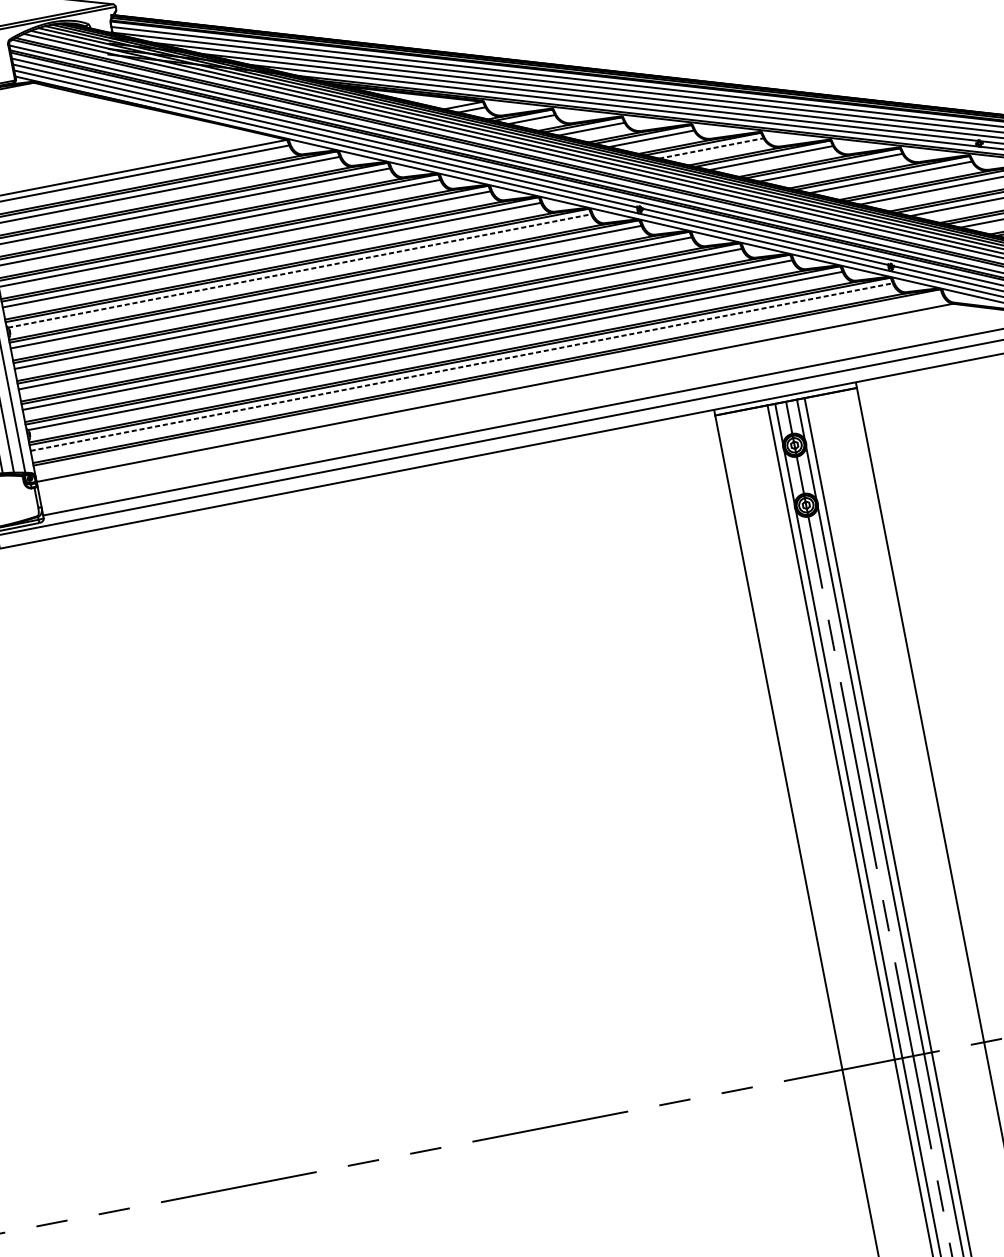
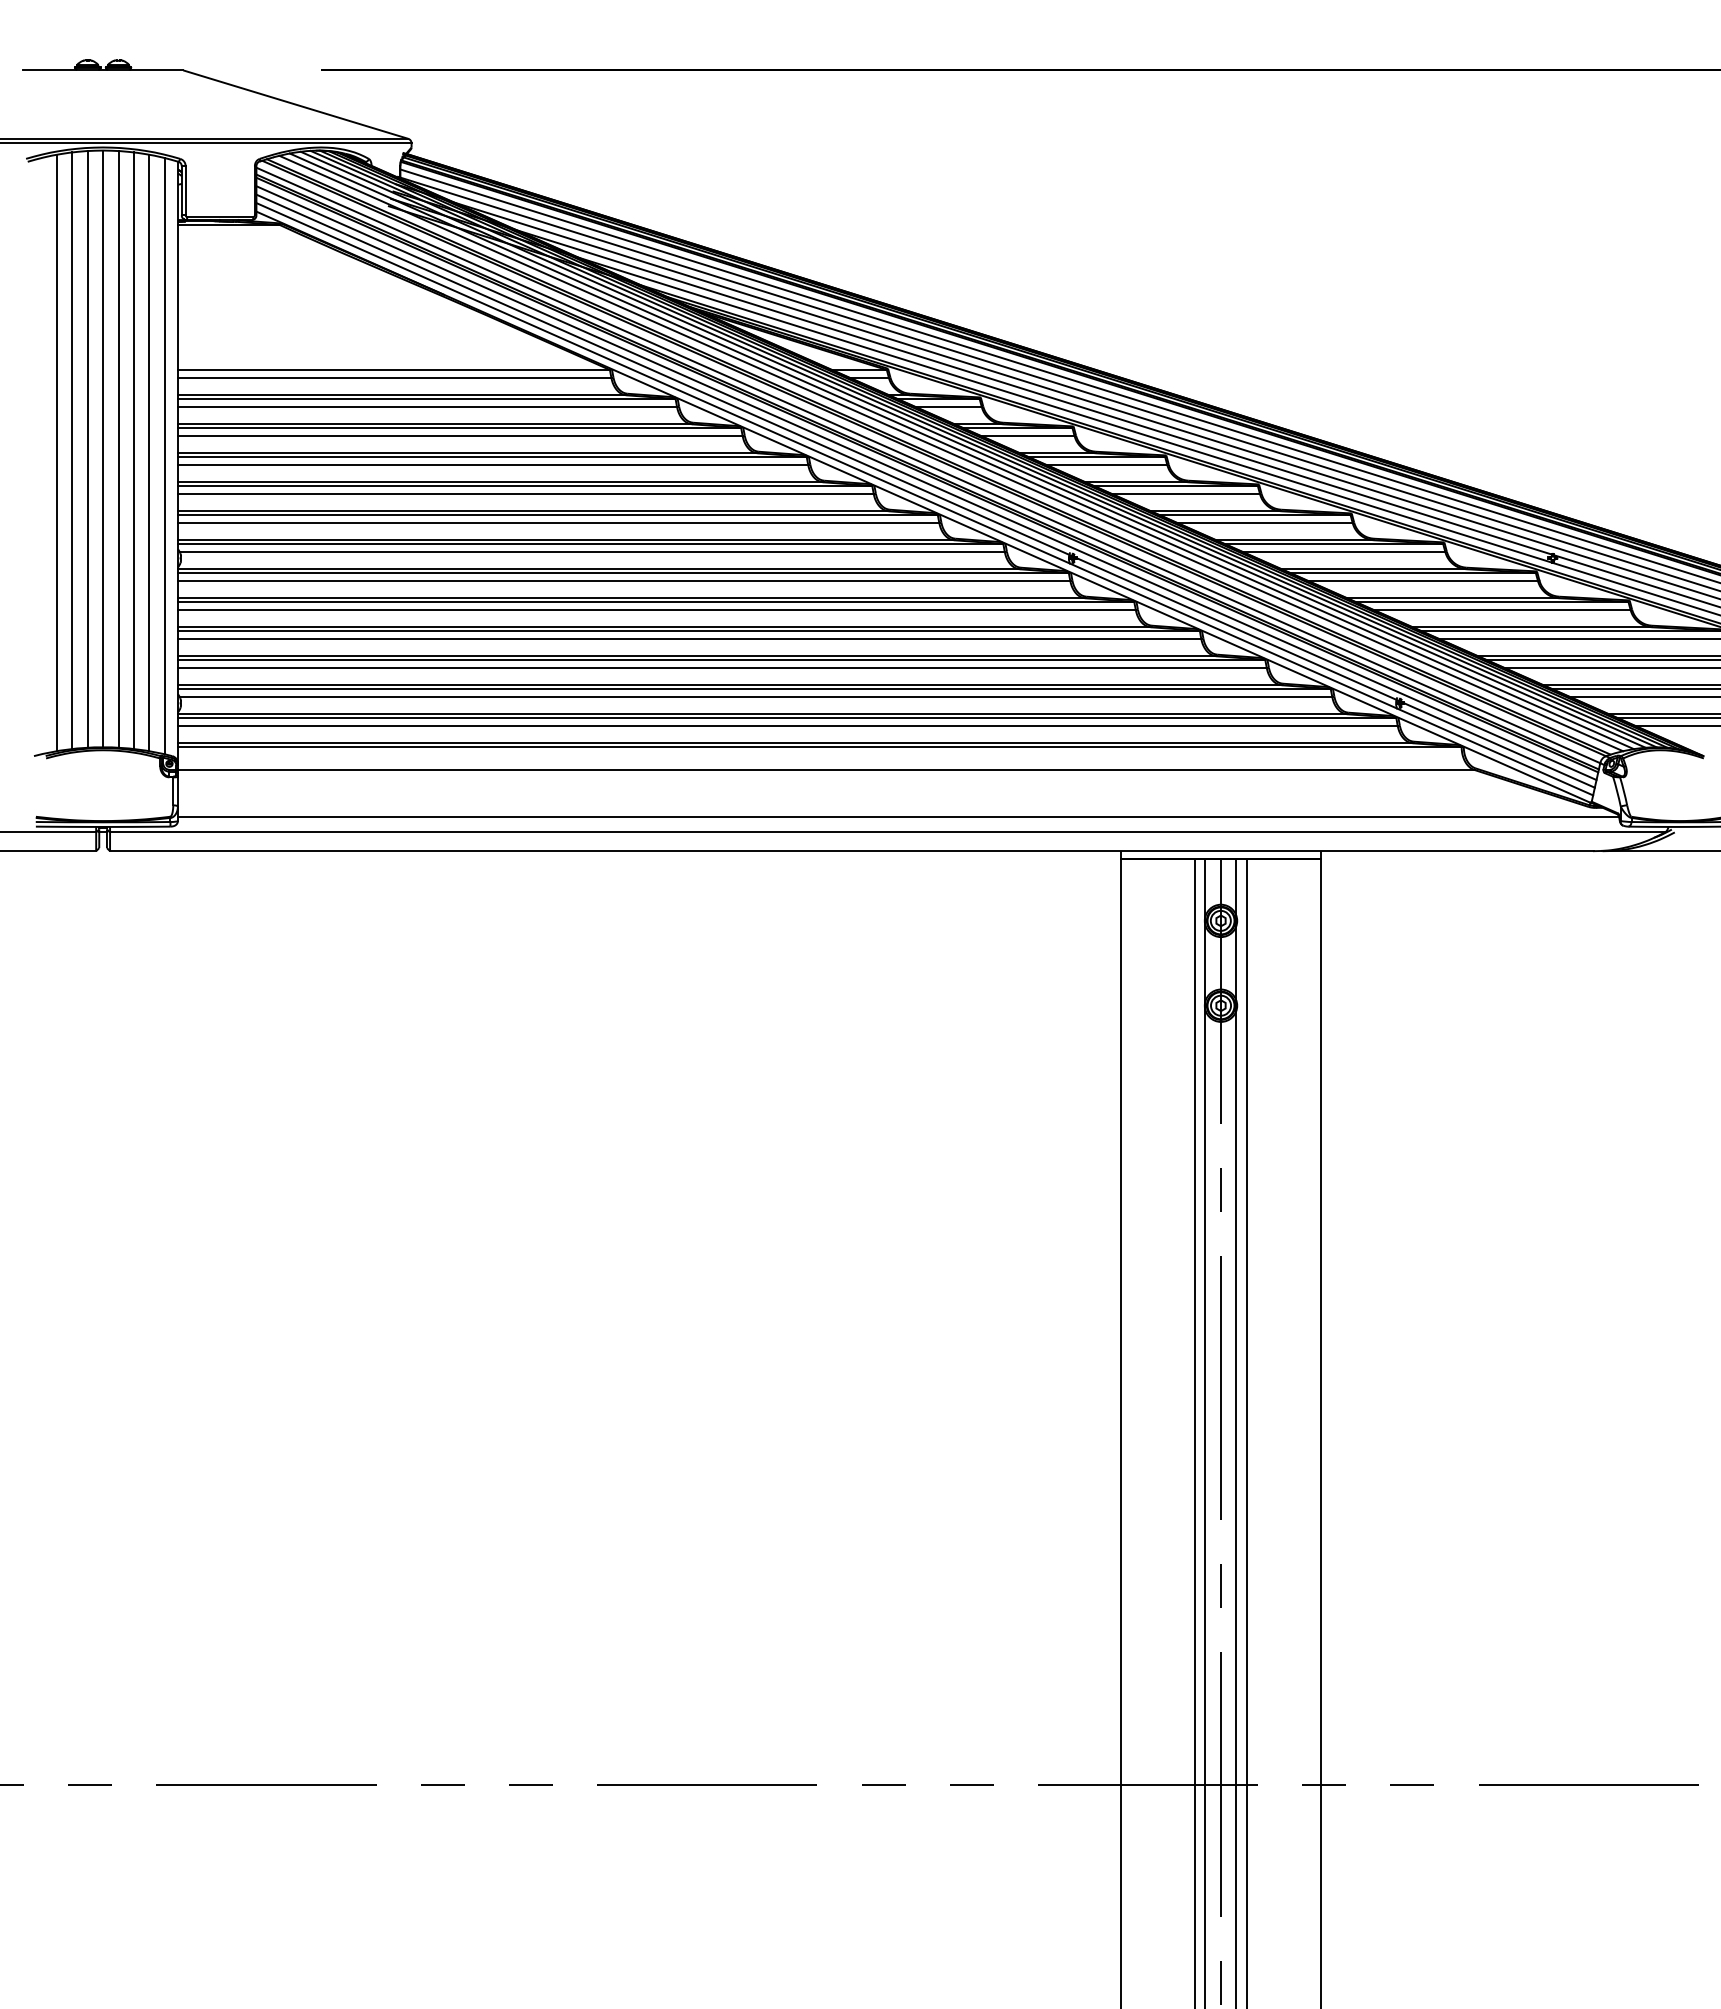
line: (711, 148) -> (1186, 494), dashed -> solid
line: (299, 271) -> (592, 552), dashed -> solid
line: (461, 367) -> (787, 726), dashed -> solid

